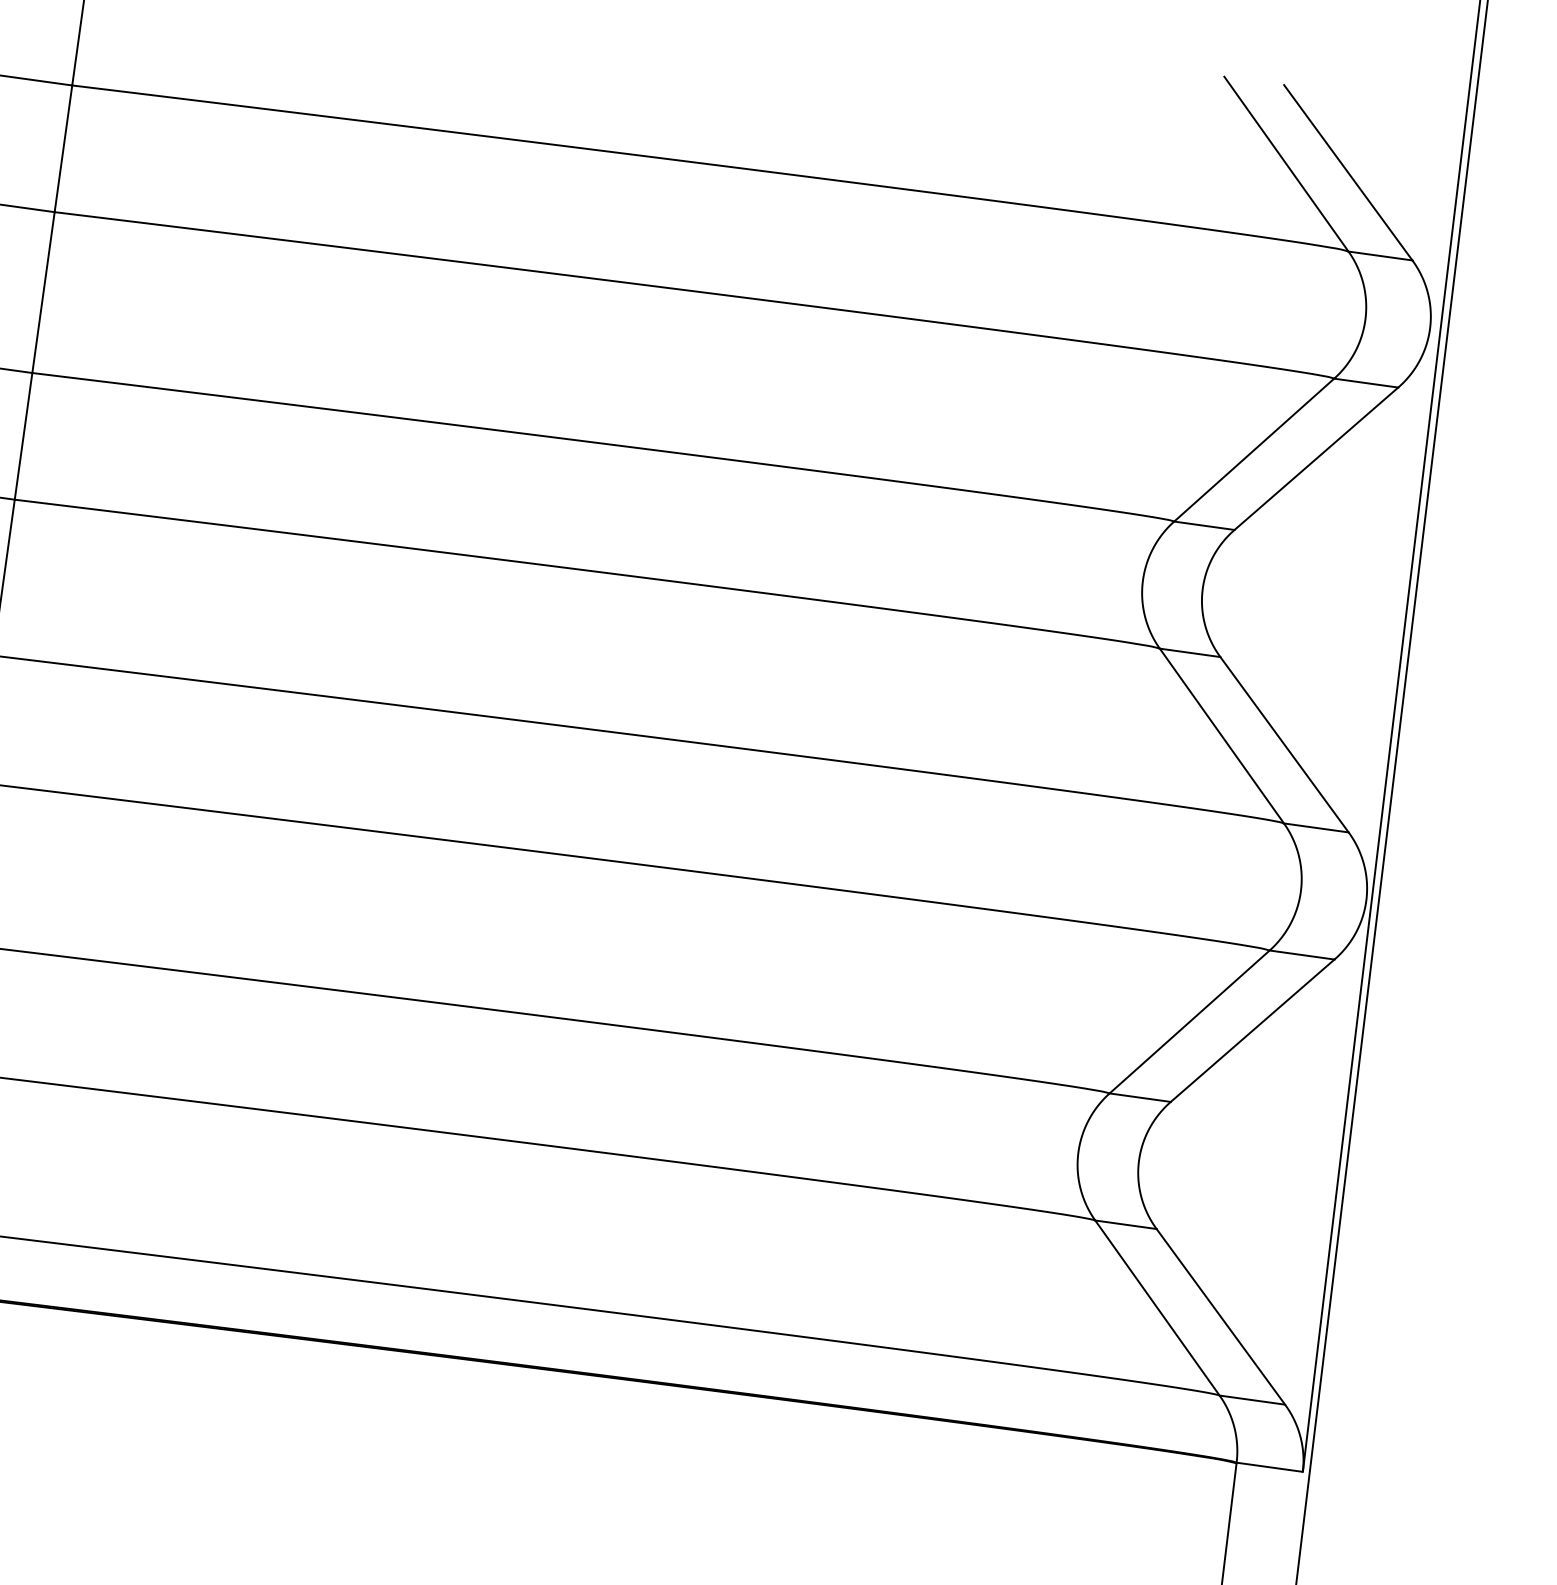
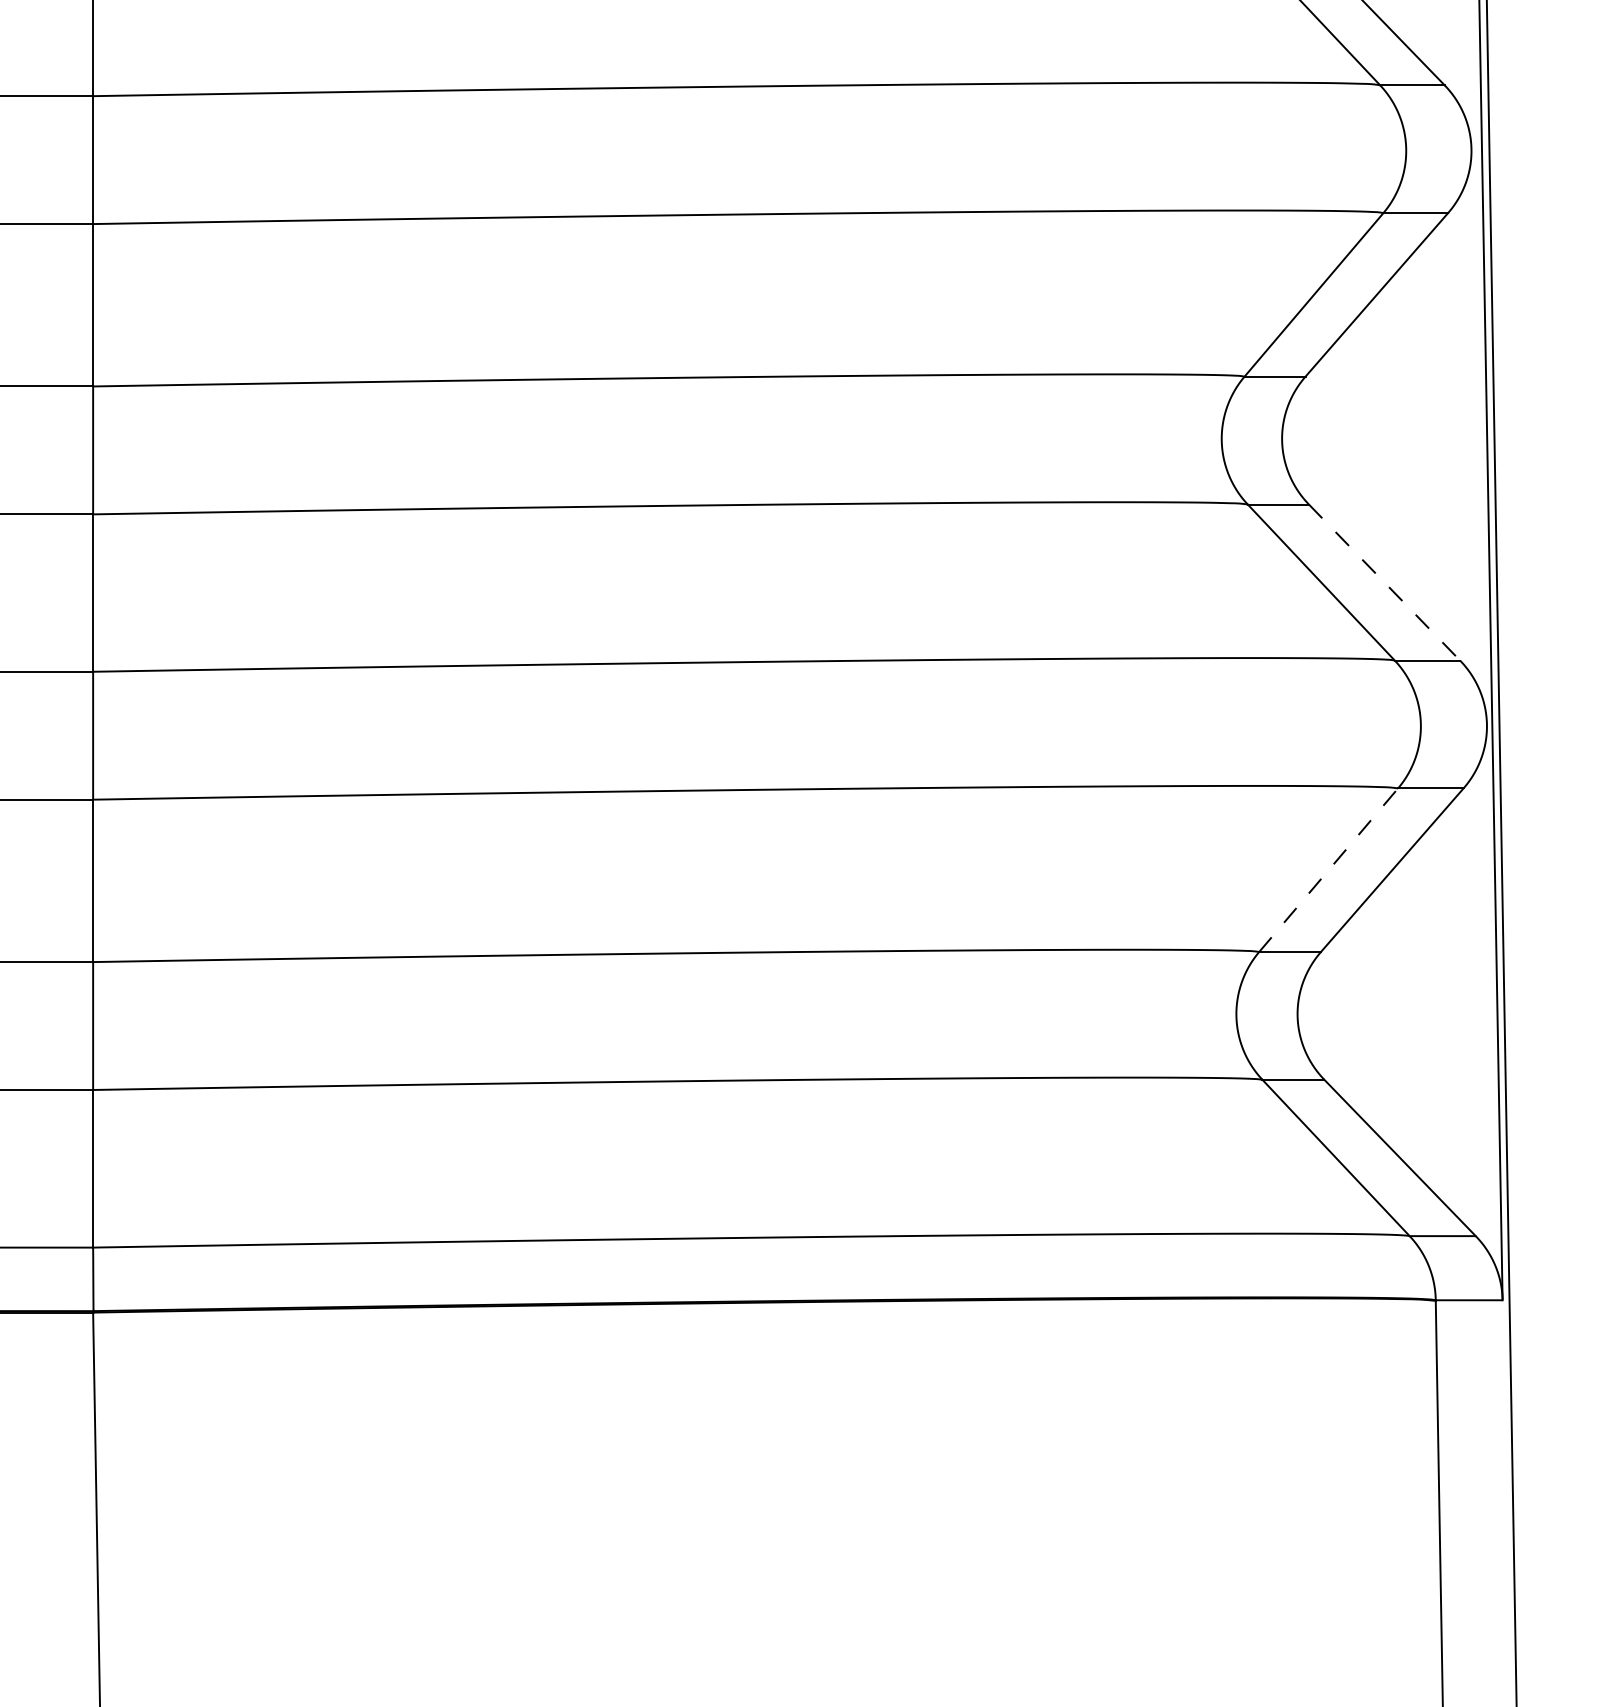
line: (1284, 744) -> (1384, 582), solid -> dashed
line: (1189, 1021) -> (1328, 869), solid -> dashed

